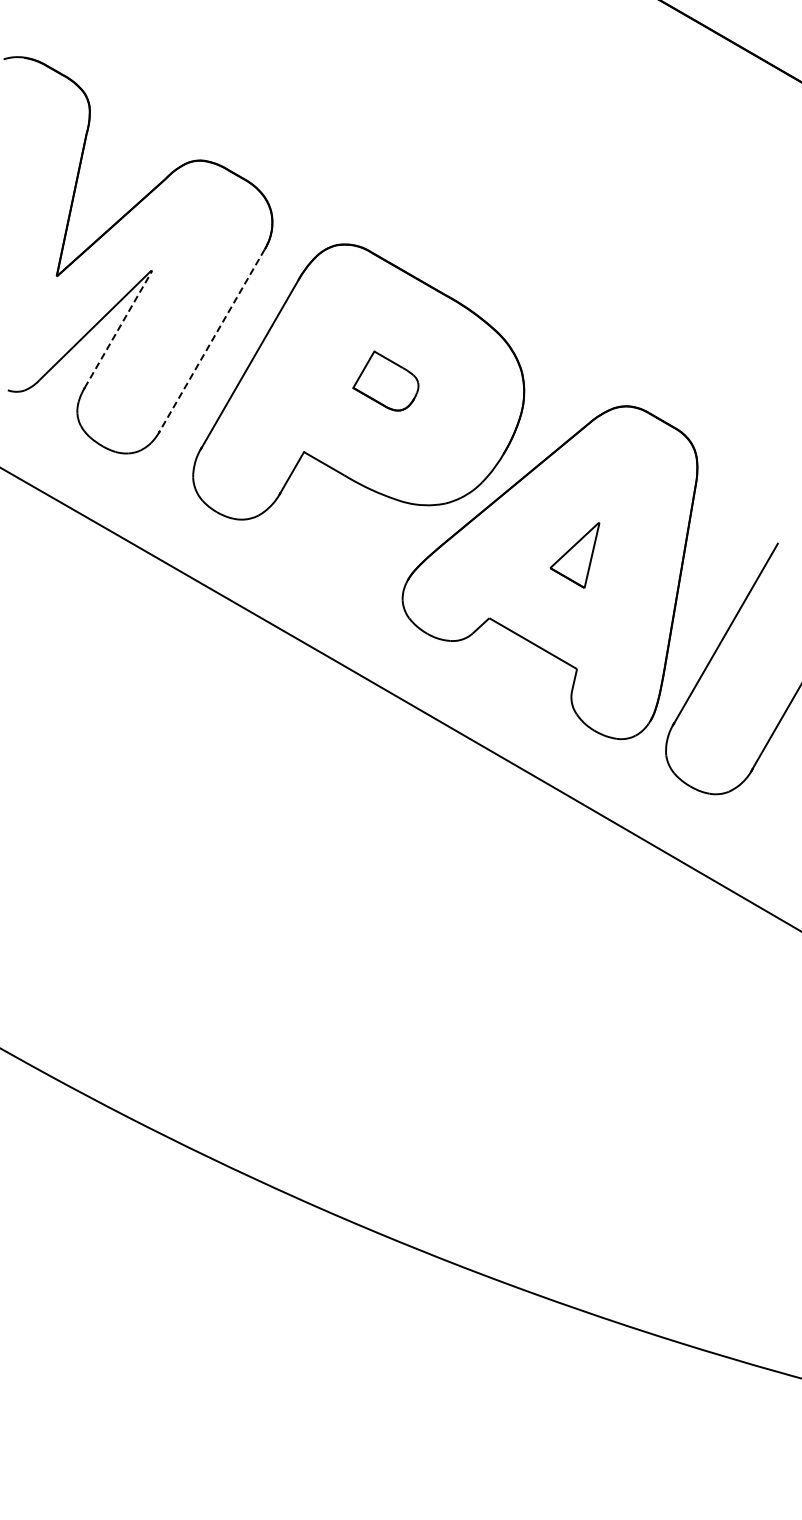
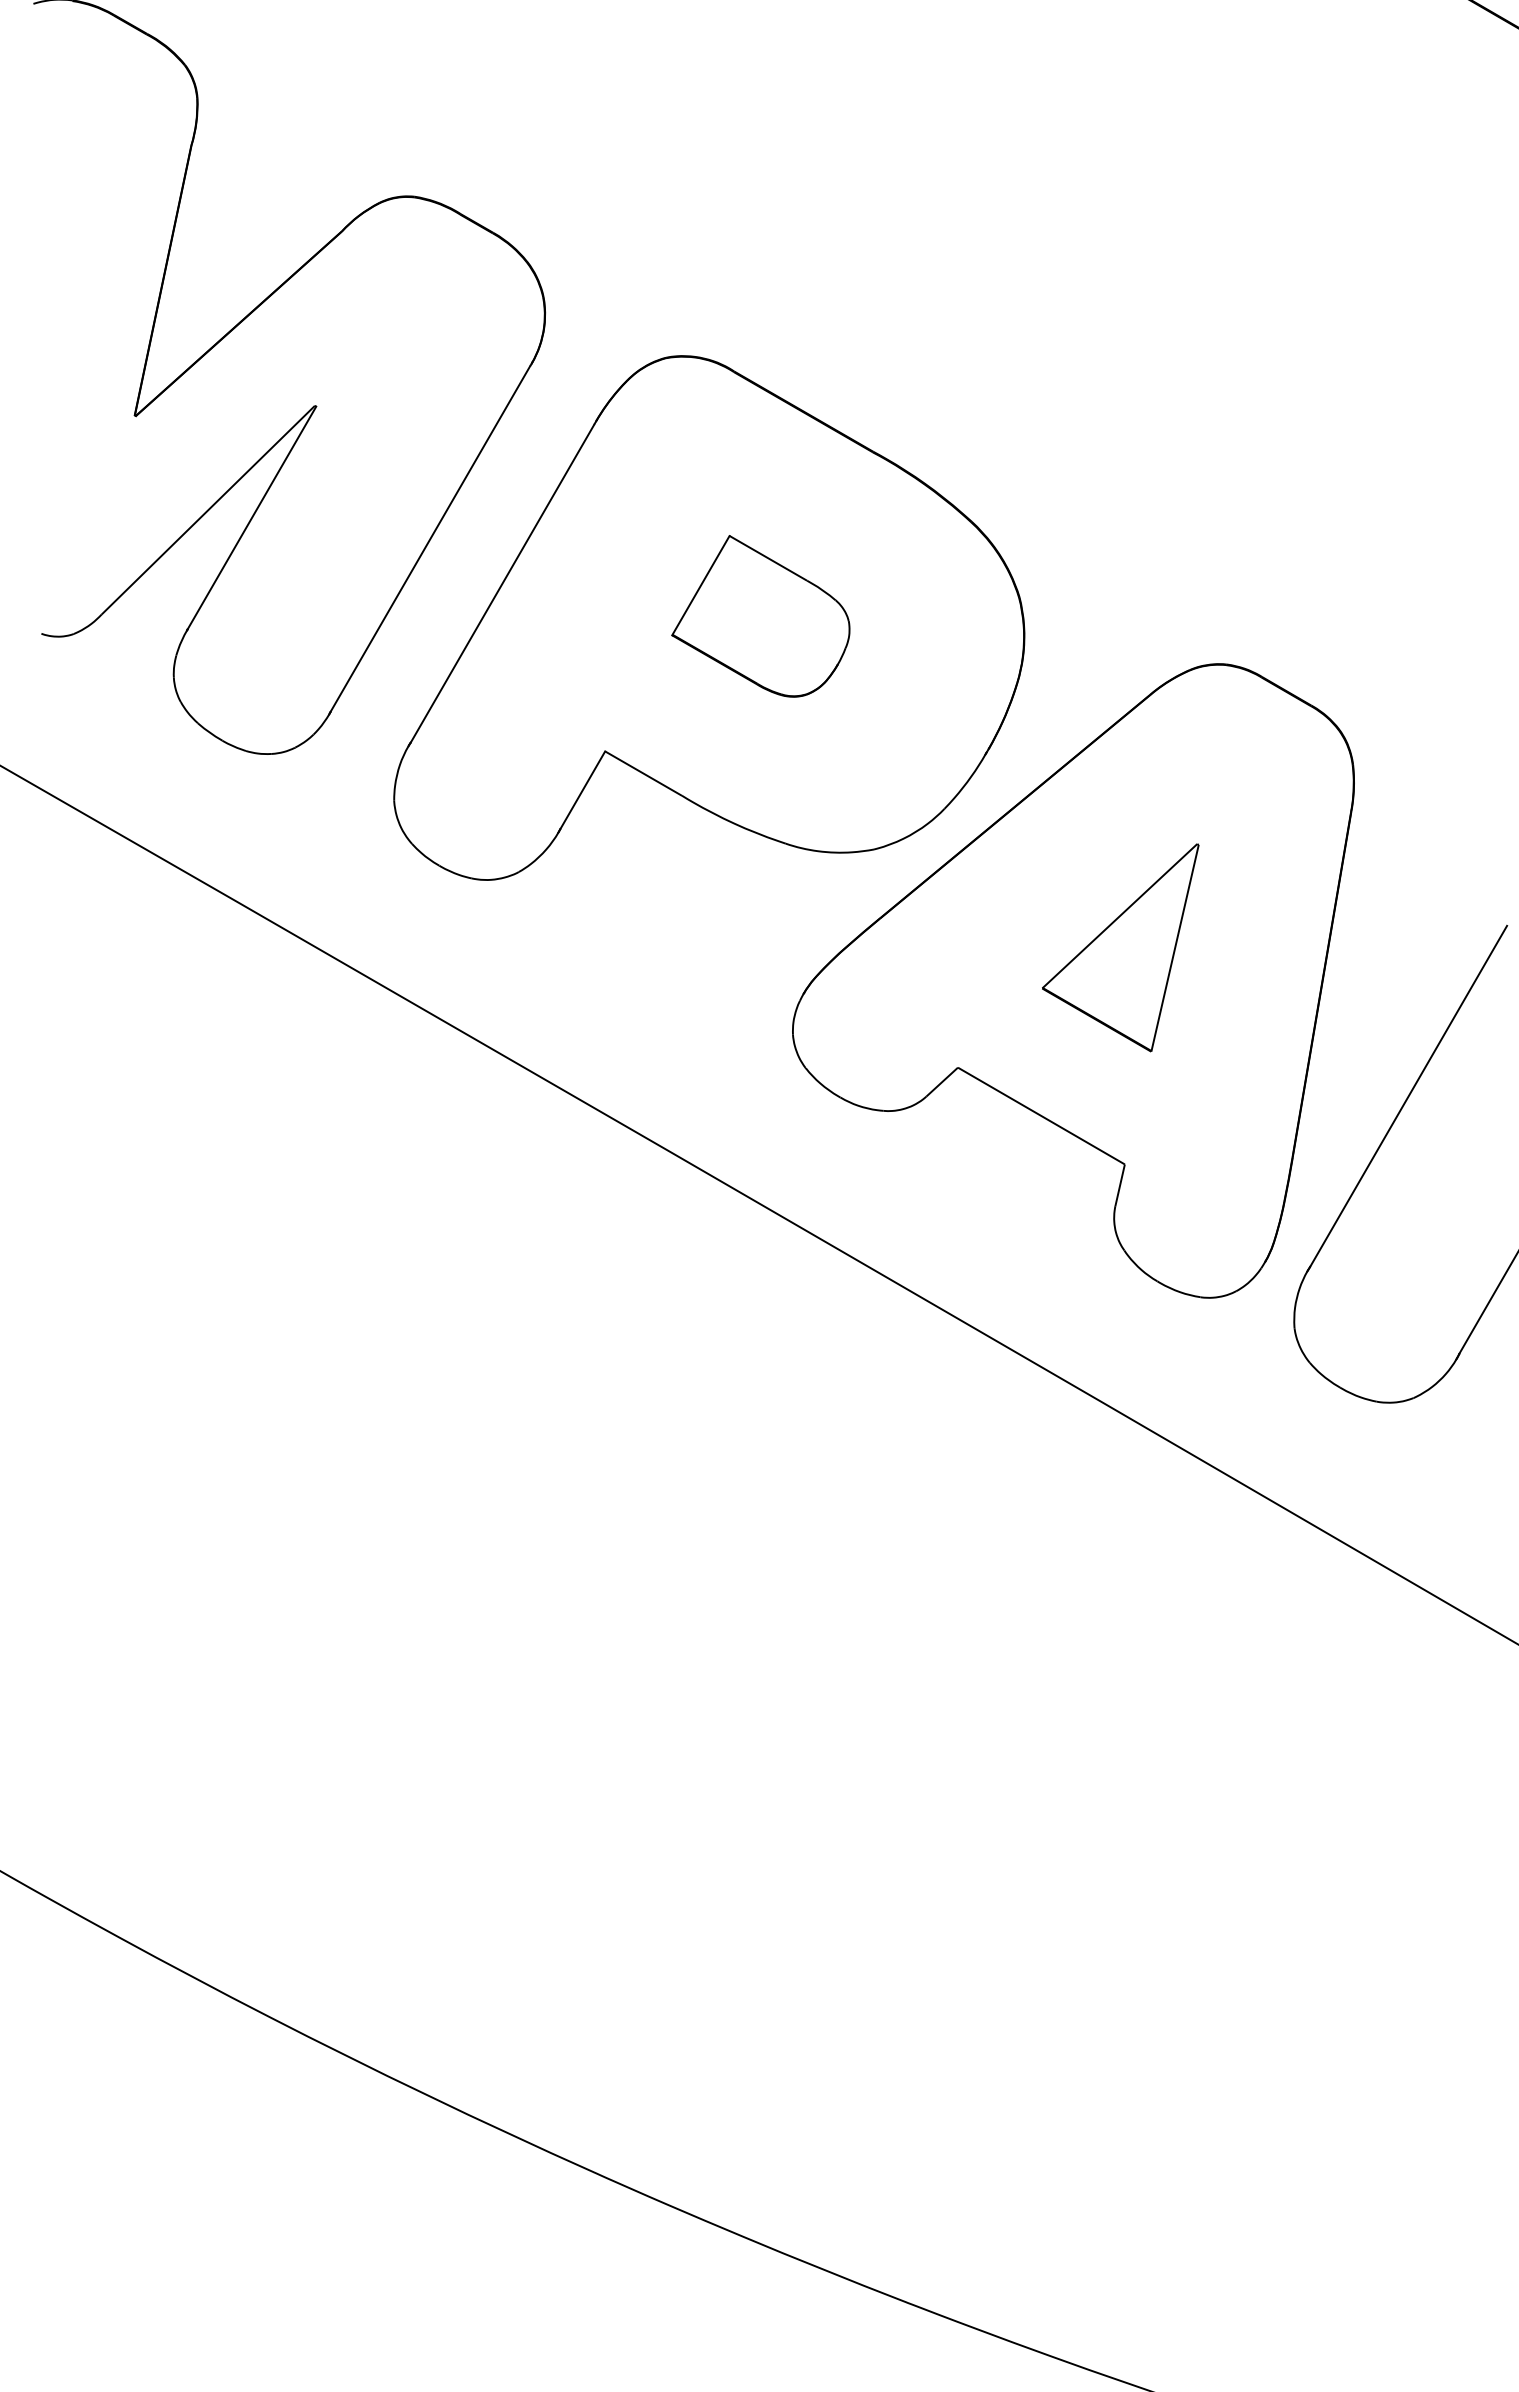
line: (118, 329) -> (252, 518), dashed -> solid
line: (212, 340) -> (430, 539), dashed -> solid
part: (385, 380) -> (760, 615), size x1.43
part: (574, 555) -> (1119, 948), size x1.67

